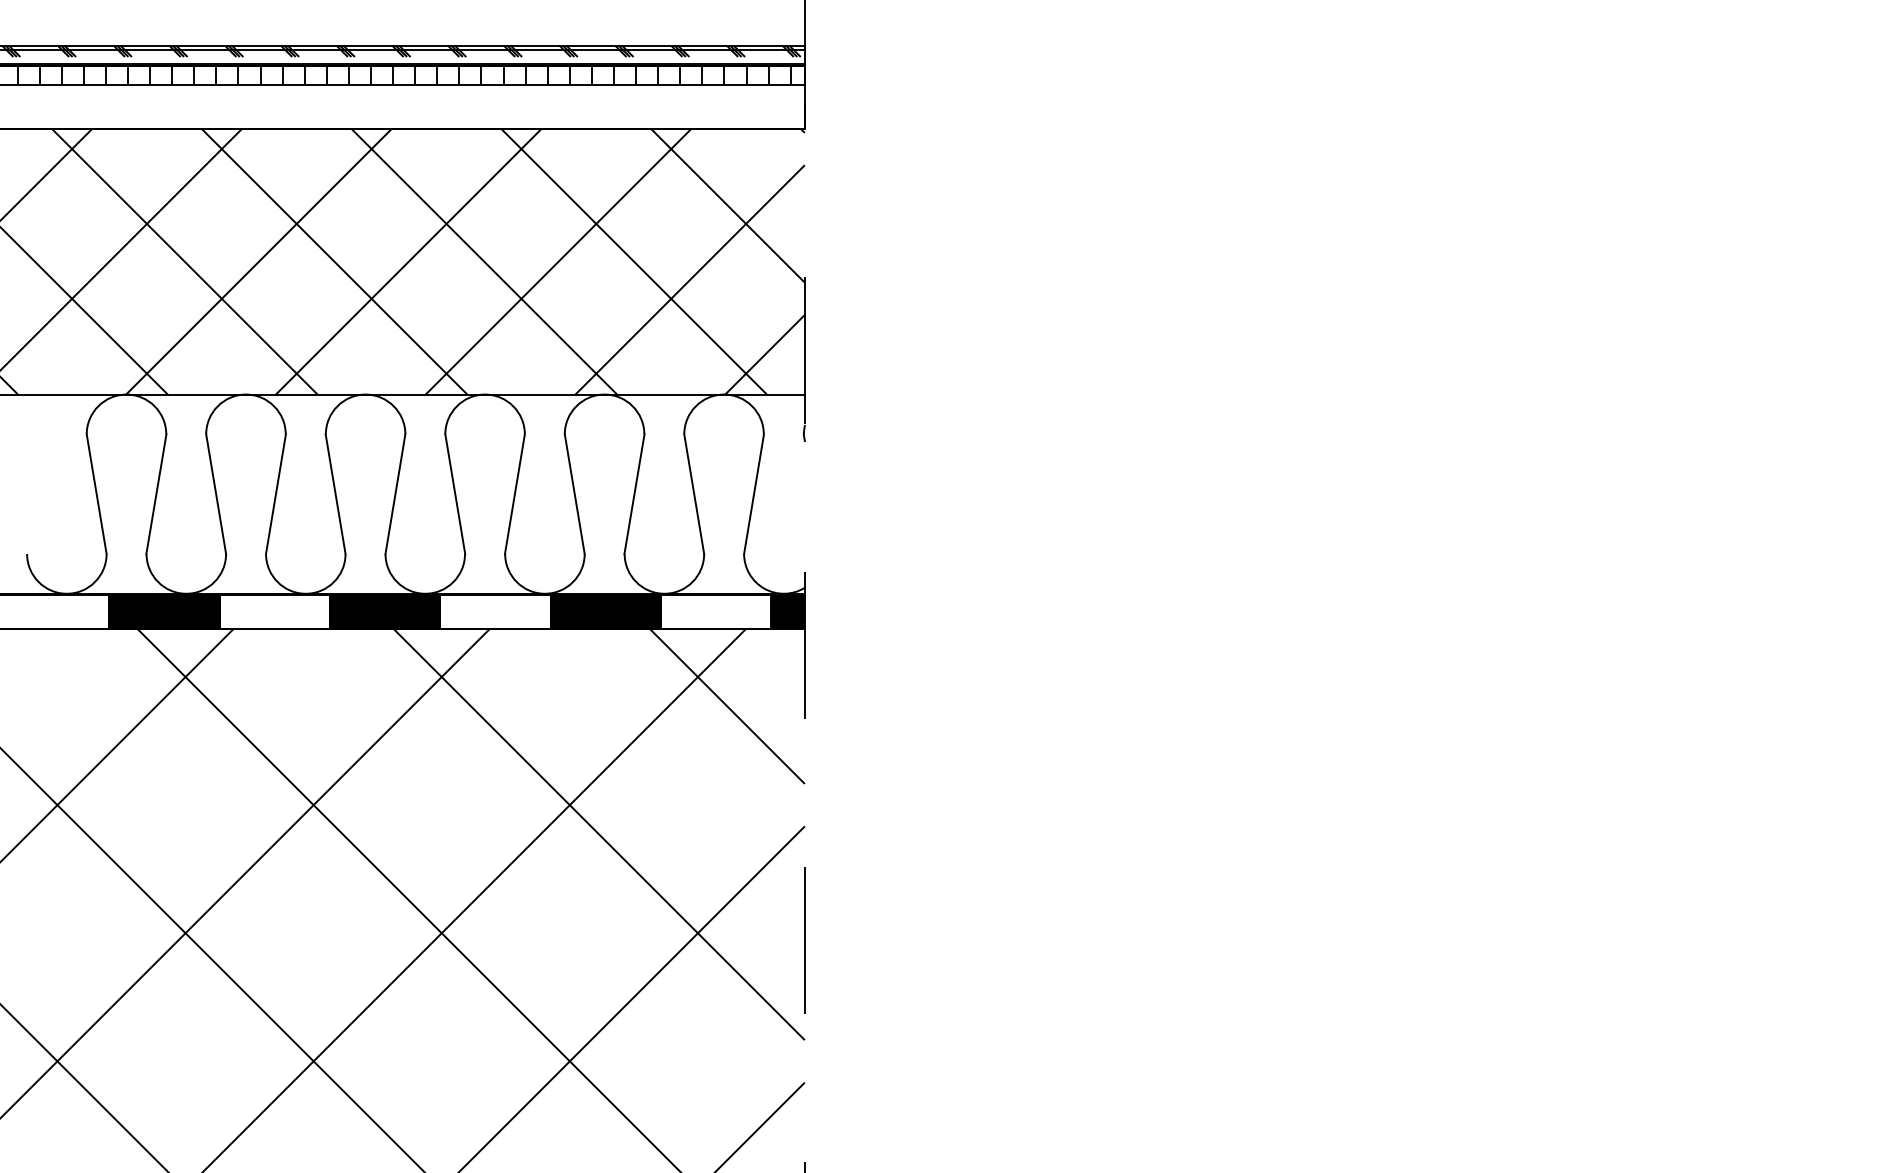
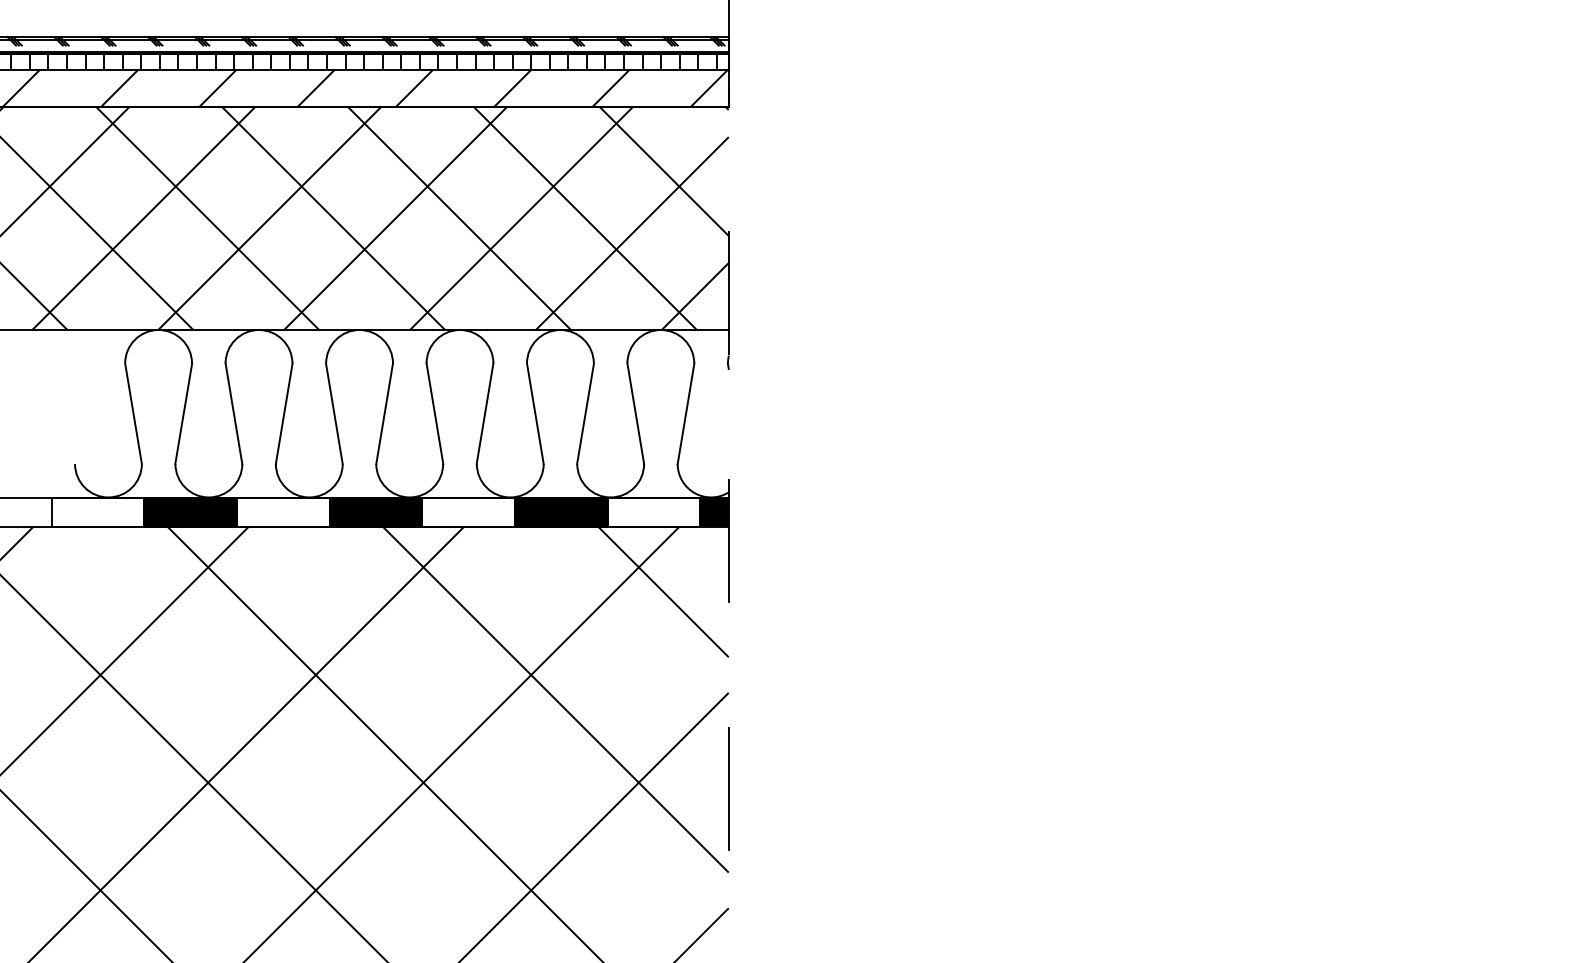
hatch: (431, 106) -> (414, 87), added

